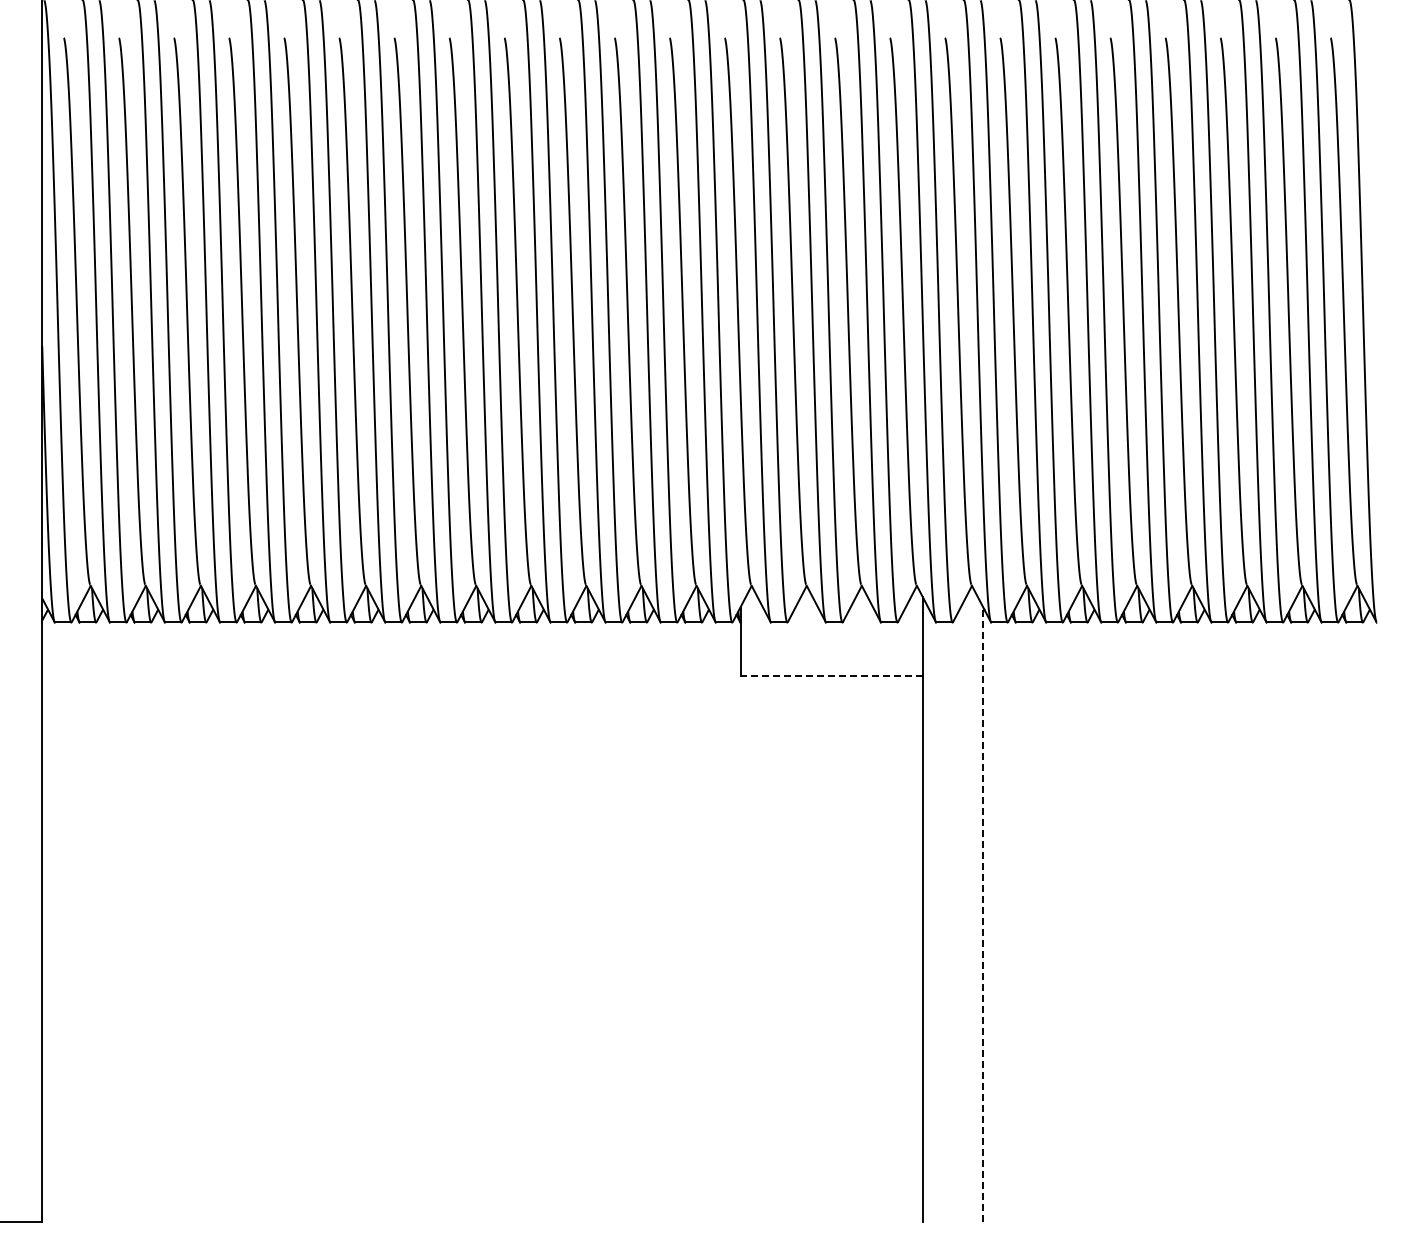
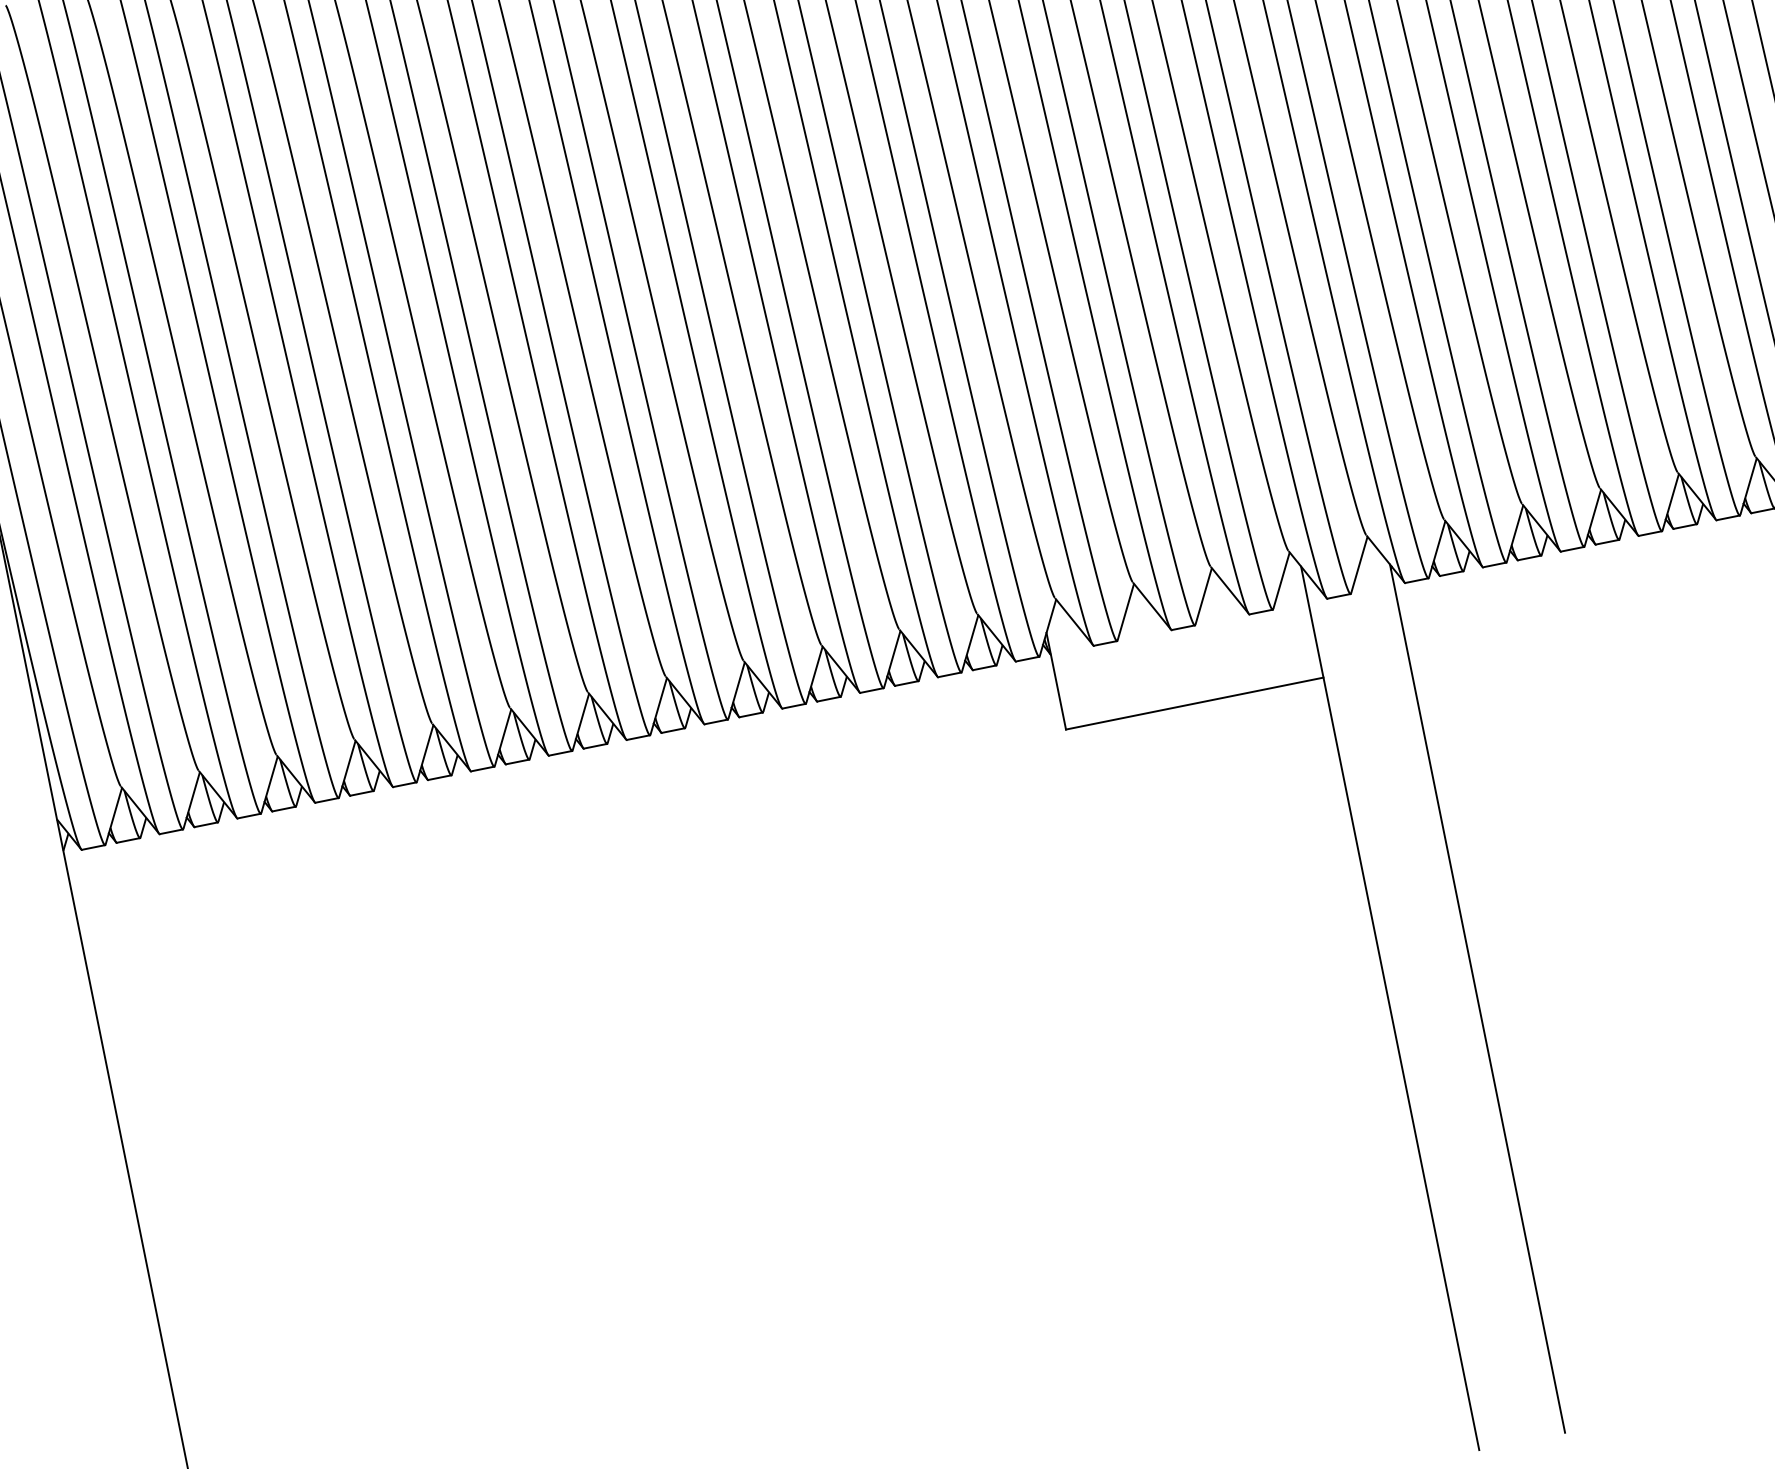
line: (831, 675) -> (1194, 703), dashed -> solid
line: (983, 914) -> (1477, 997), dashed -> solid

